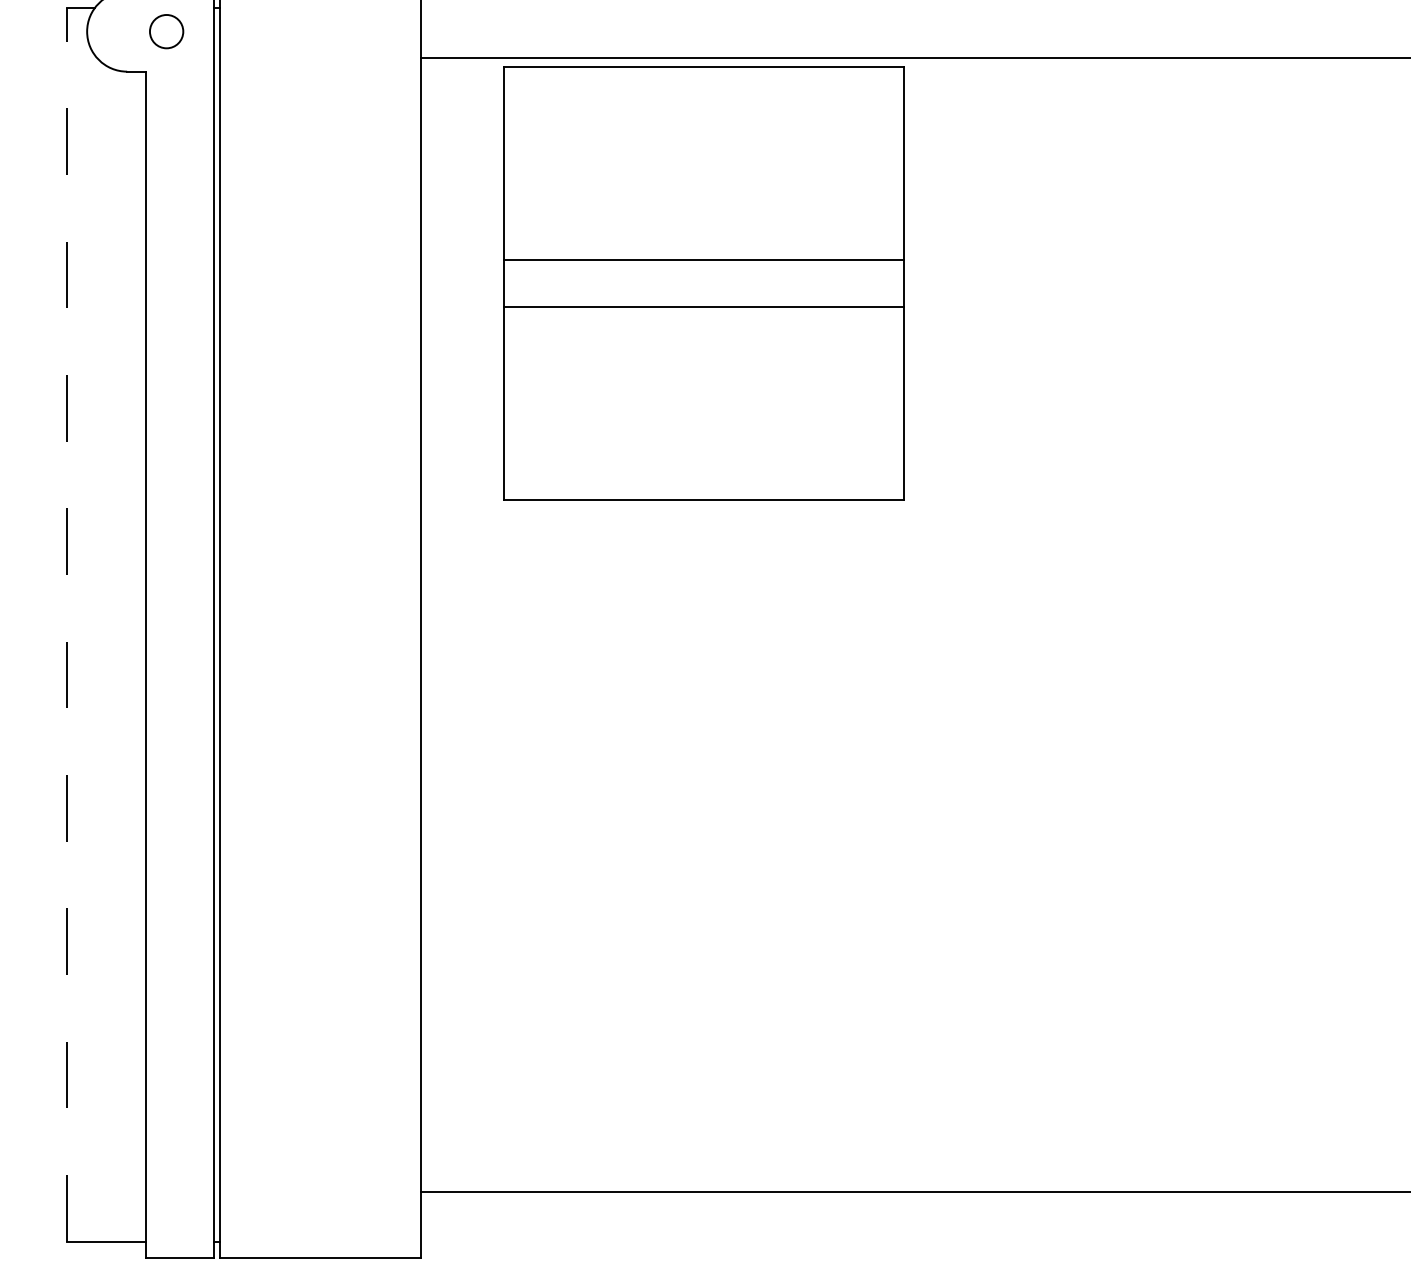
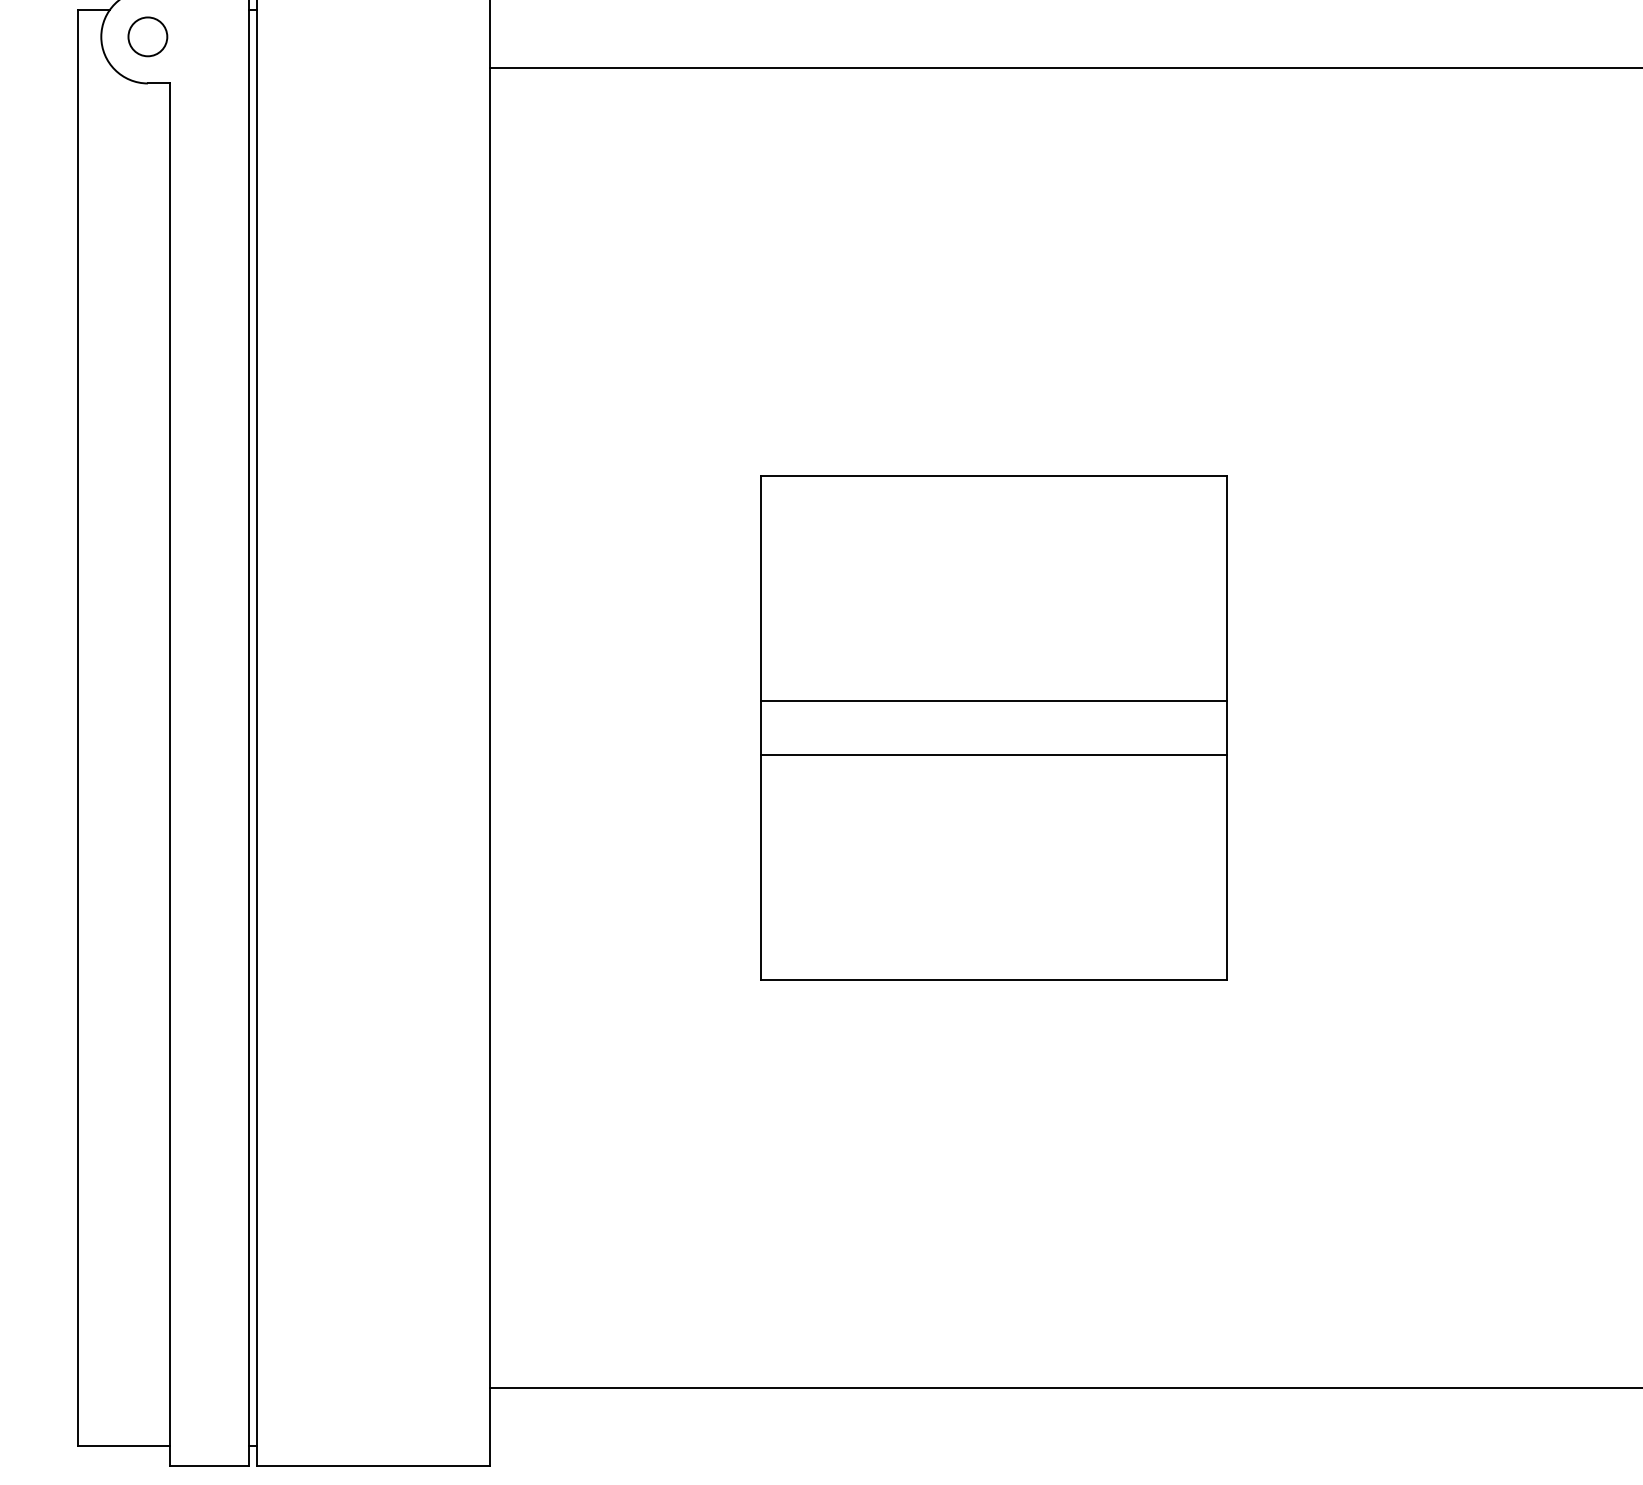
circle: (166, 31) -> (147, 36), moved
part: (702, 282) -> (993, 727), moved
line: (67, 624) -> (78, 727), dashed -> solid

